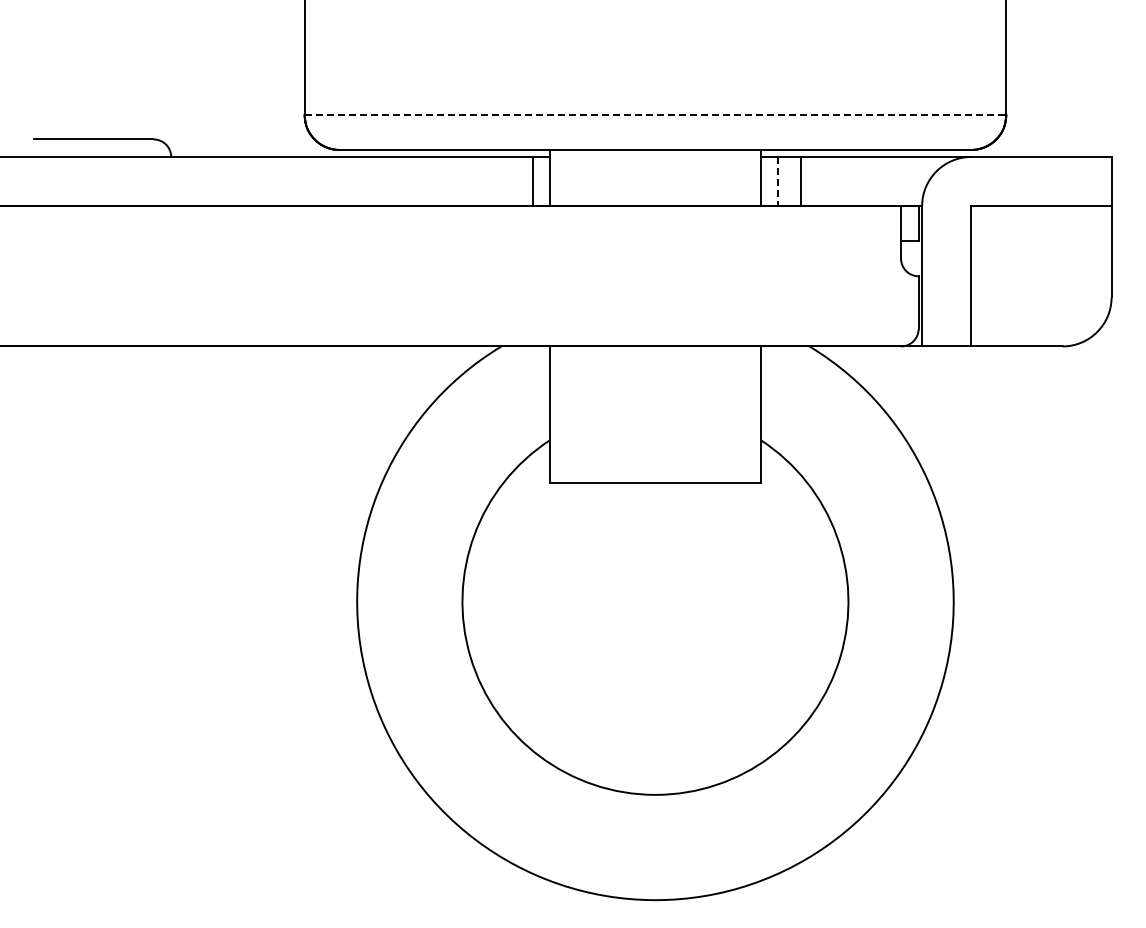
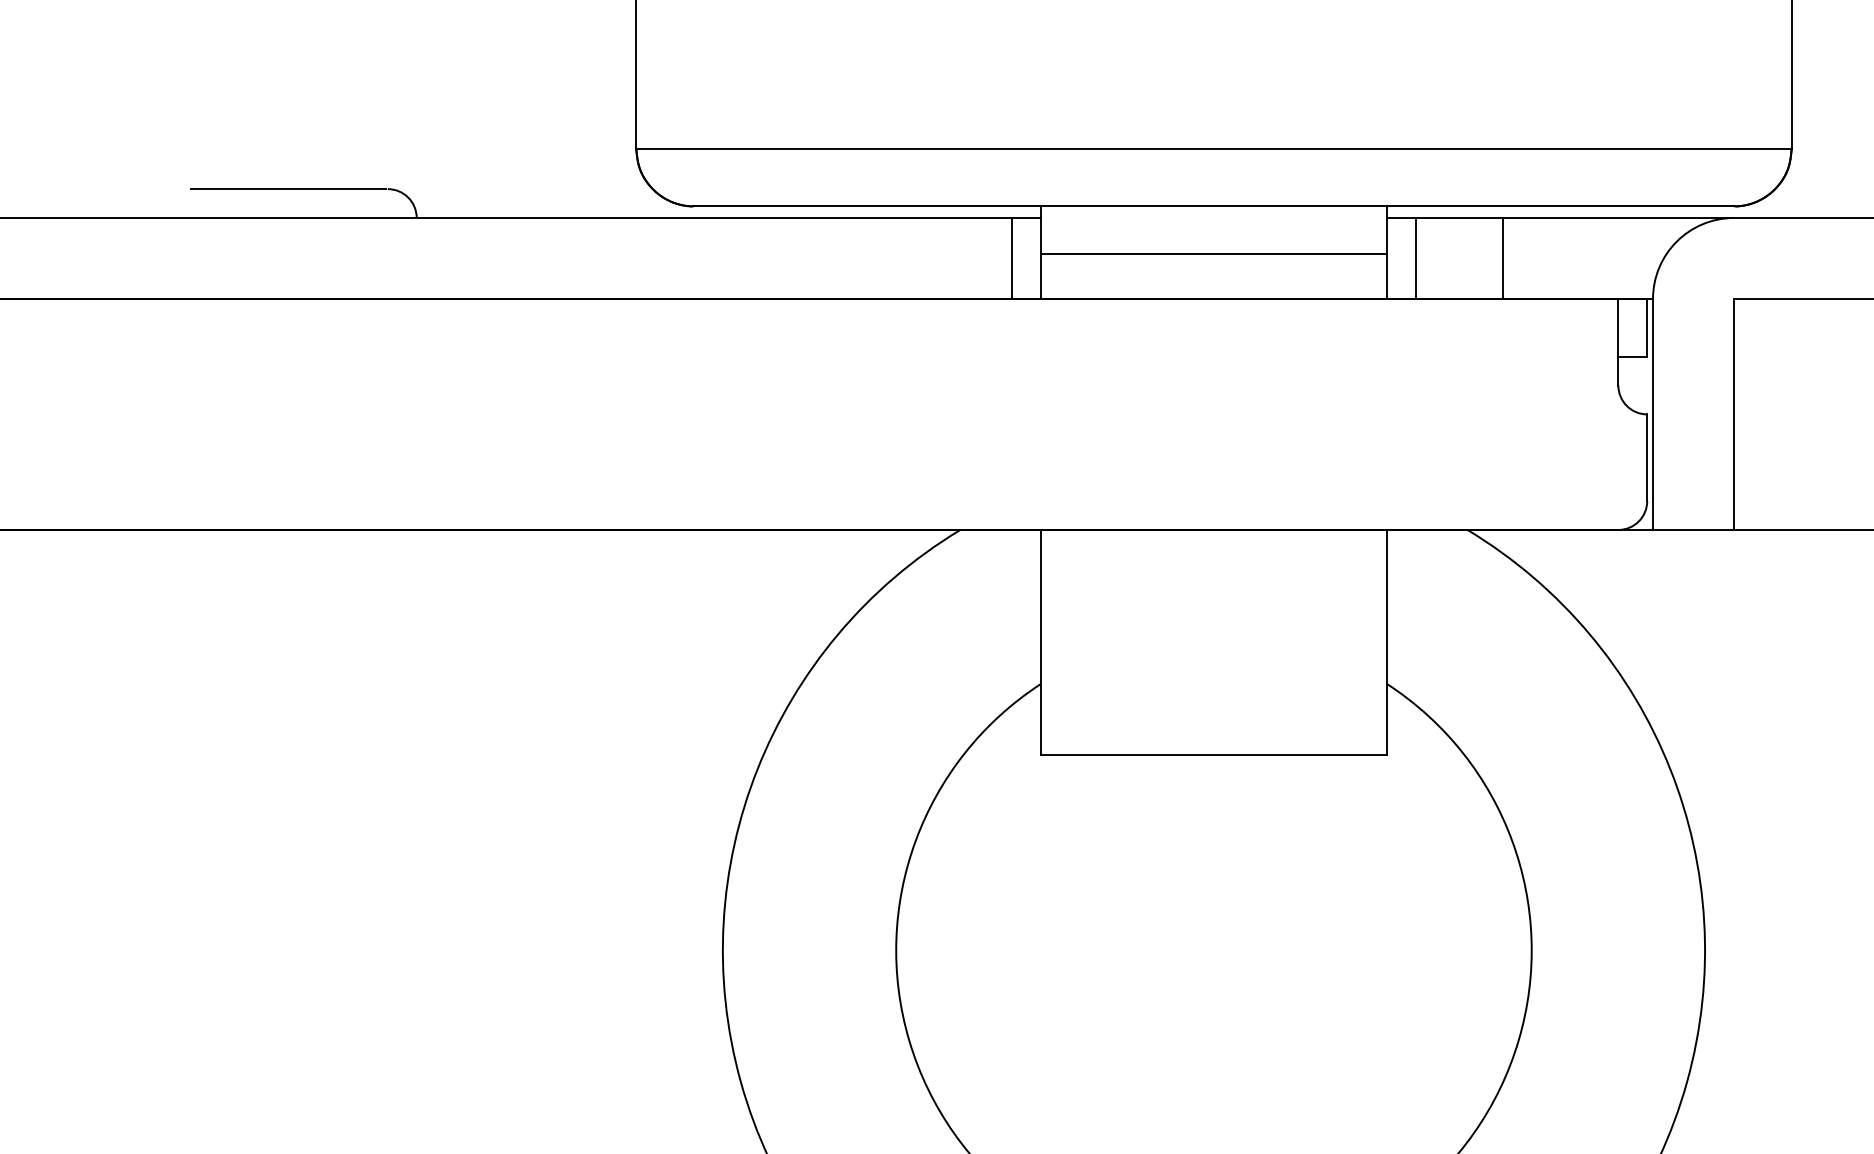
line: (655, 114) -> (1214, 148), dashed -> solid
line: (655, 178) -> (1214, 253), added
line: (778, 181) -> (1416, 258), dashed -> solid
line: (800, 181) -> (1502, 258), moved

